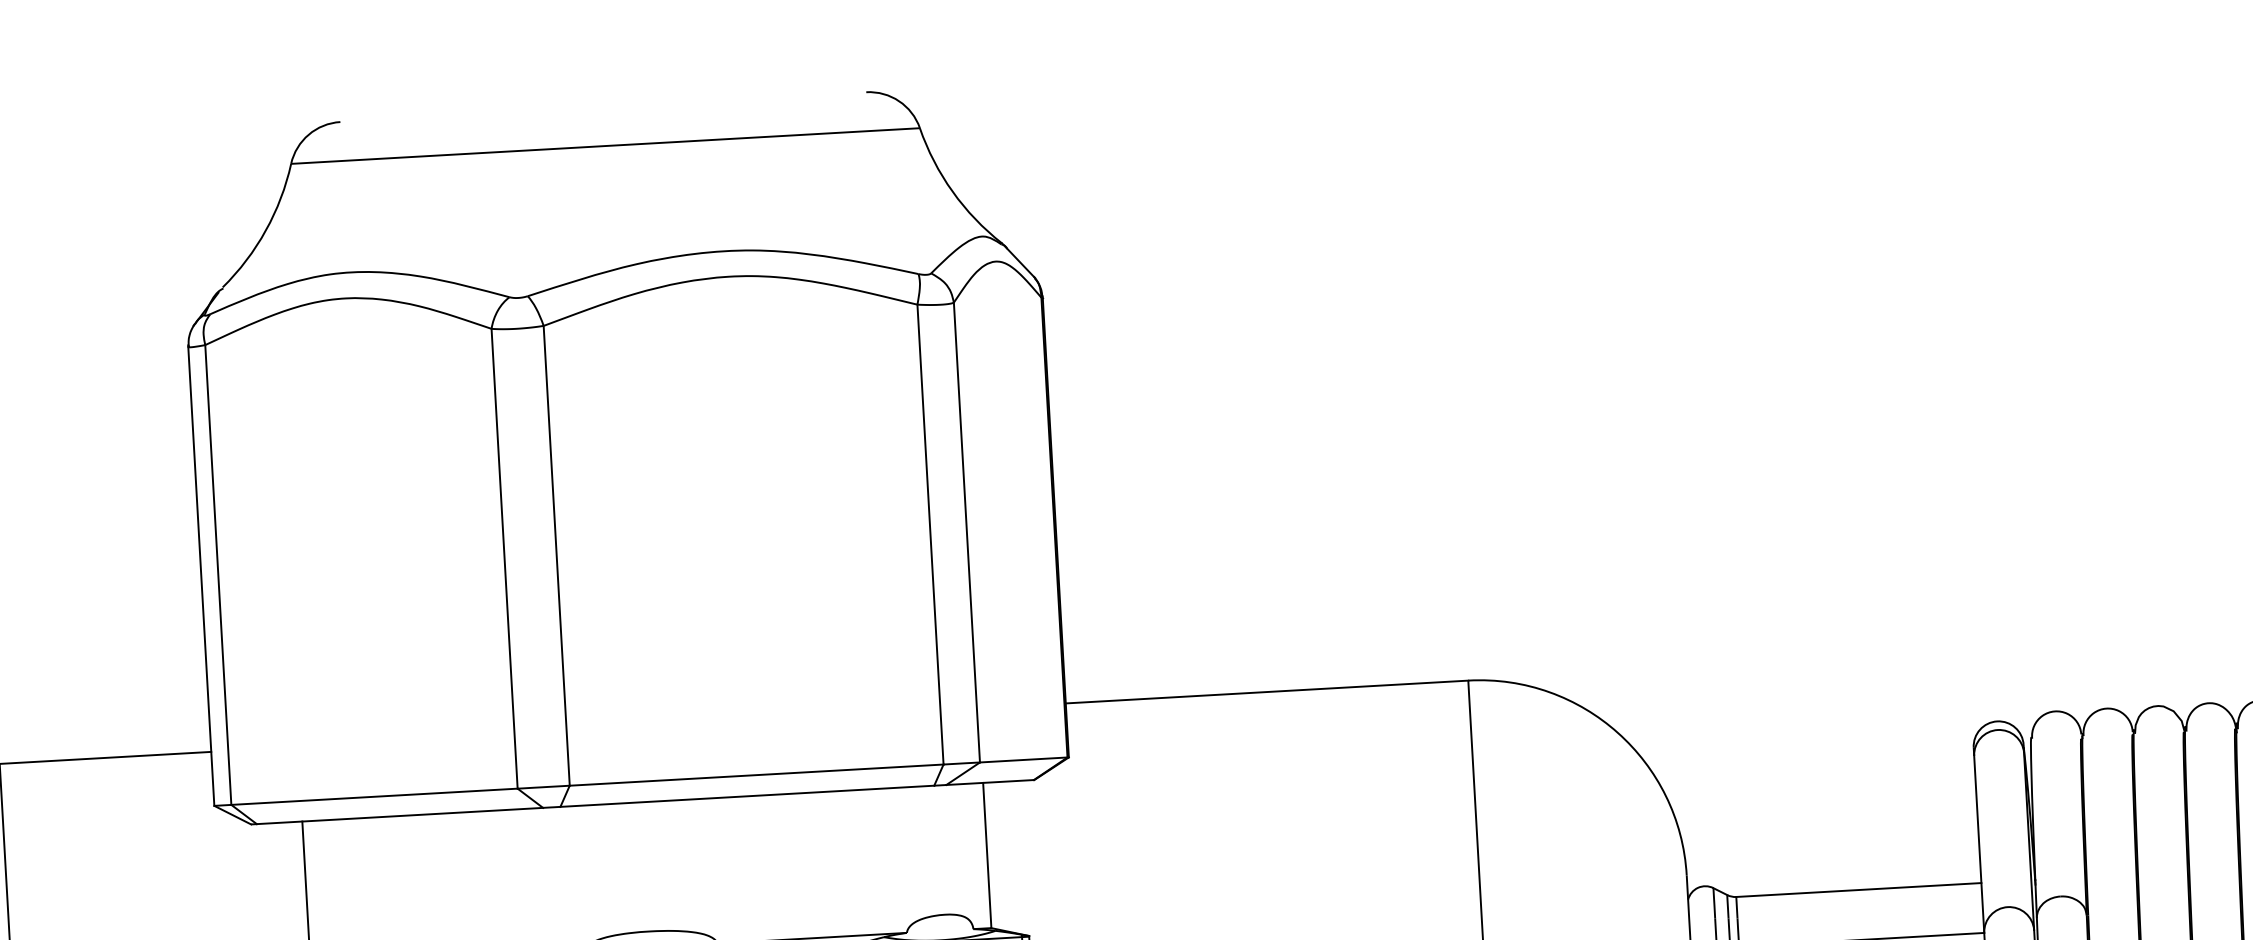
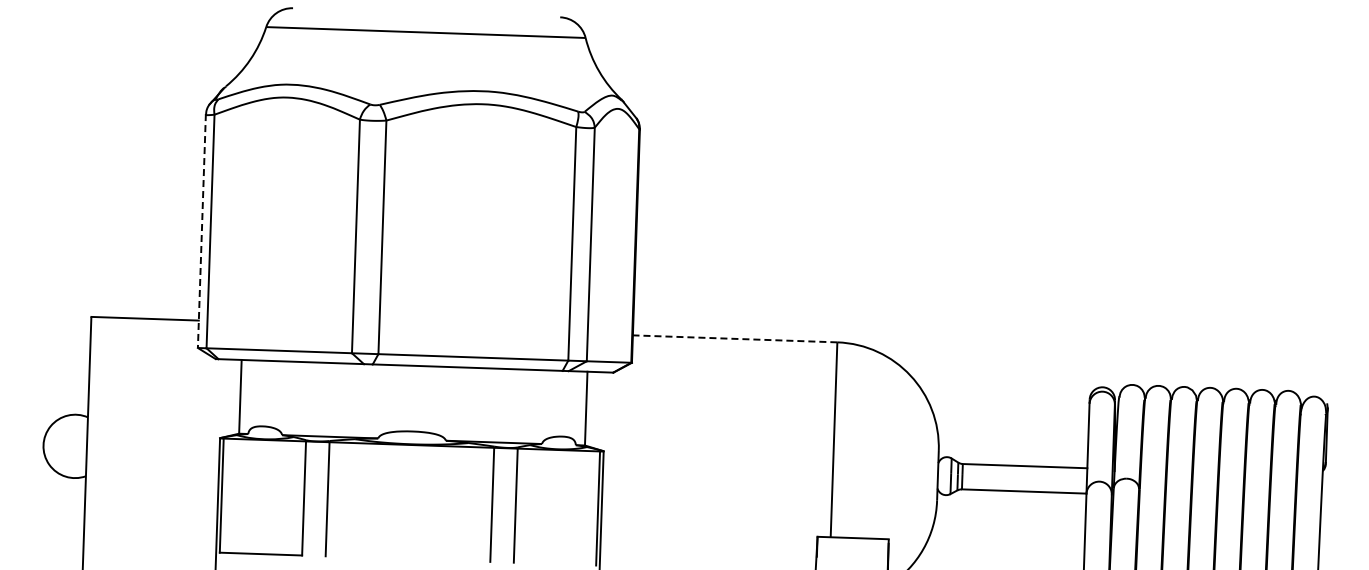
line: (200, 576) -> (201, 231), solid -> dashed
line: (1265, 691) -> (734, 338), solid -> dashed

